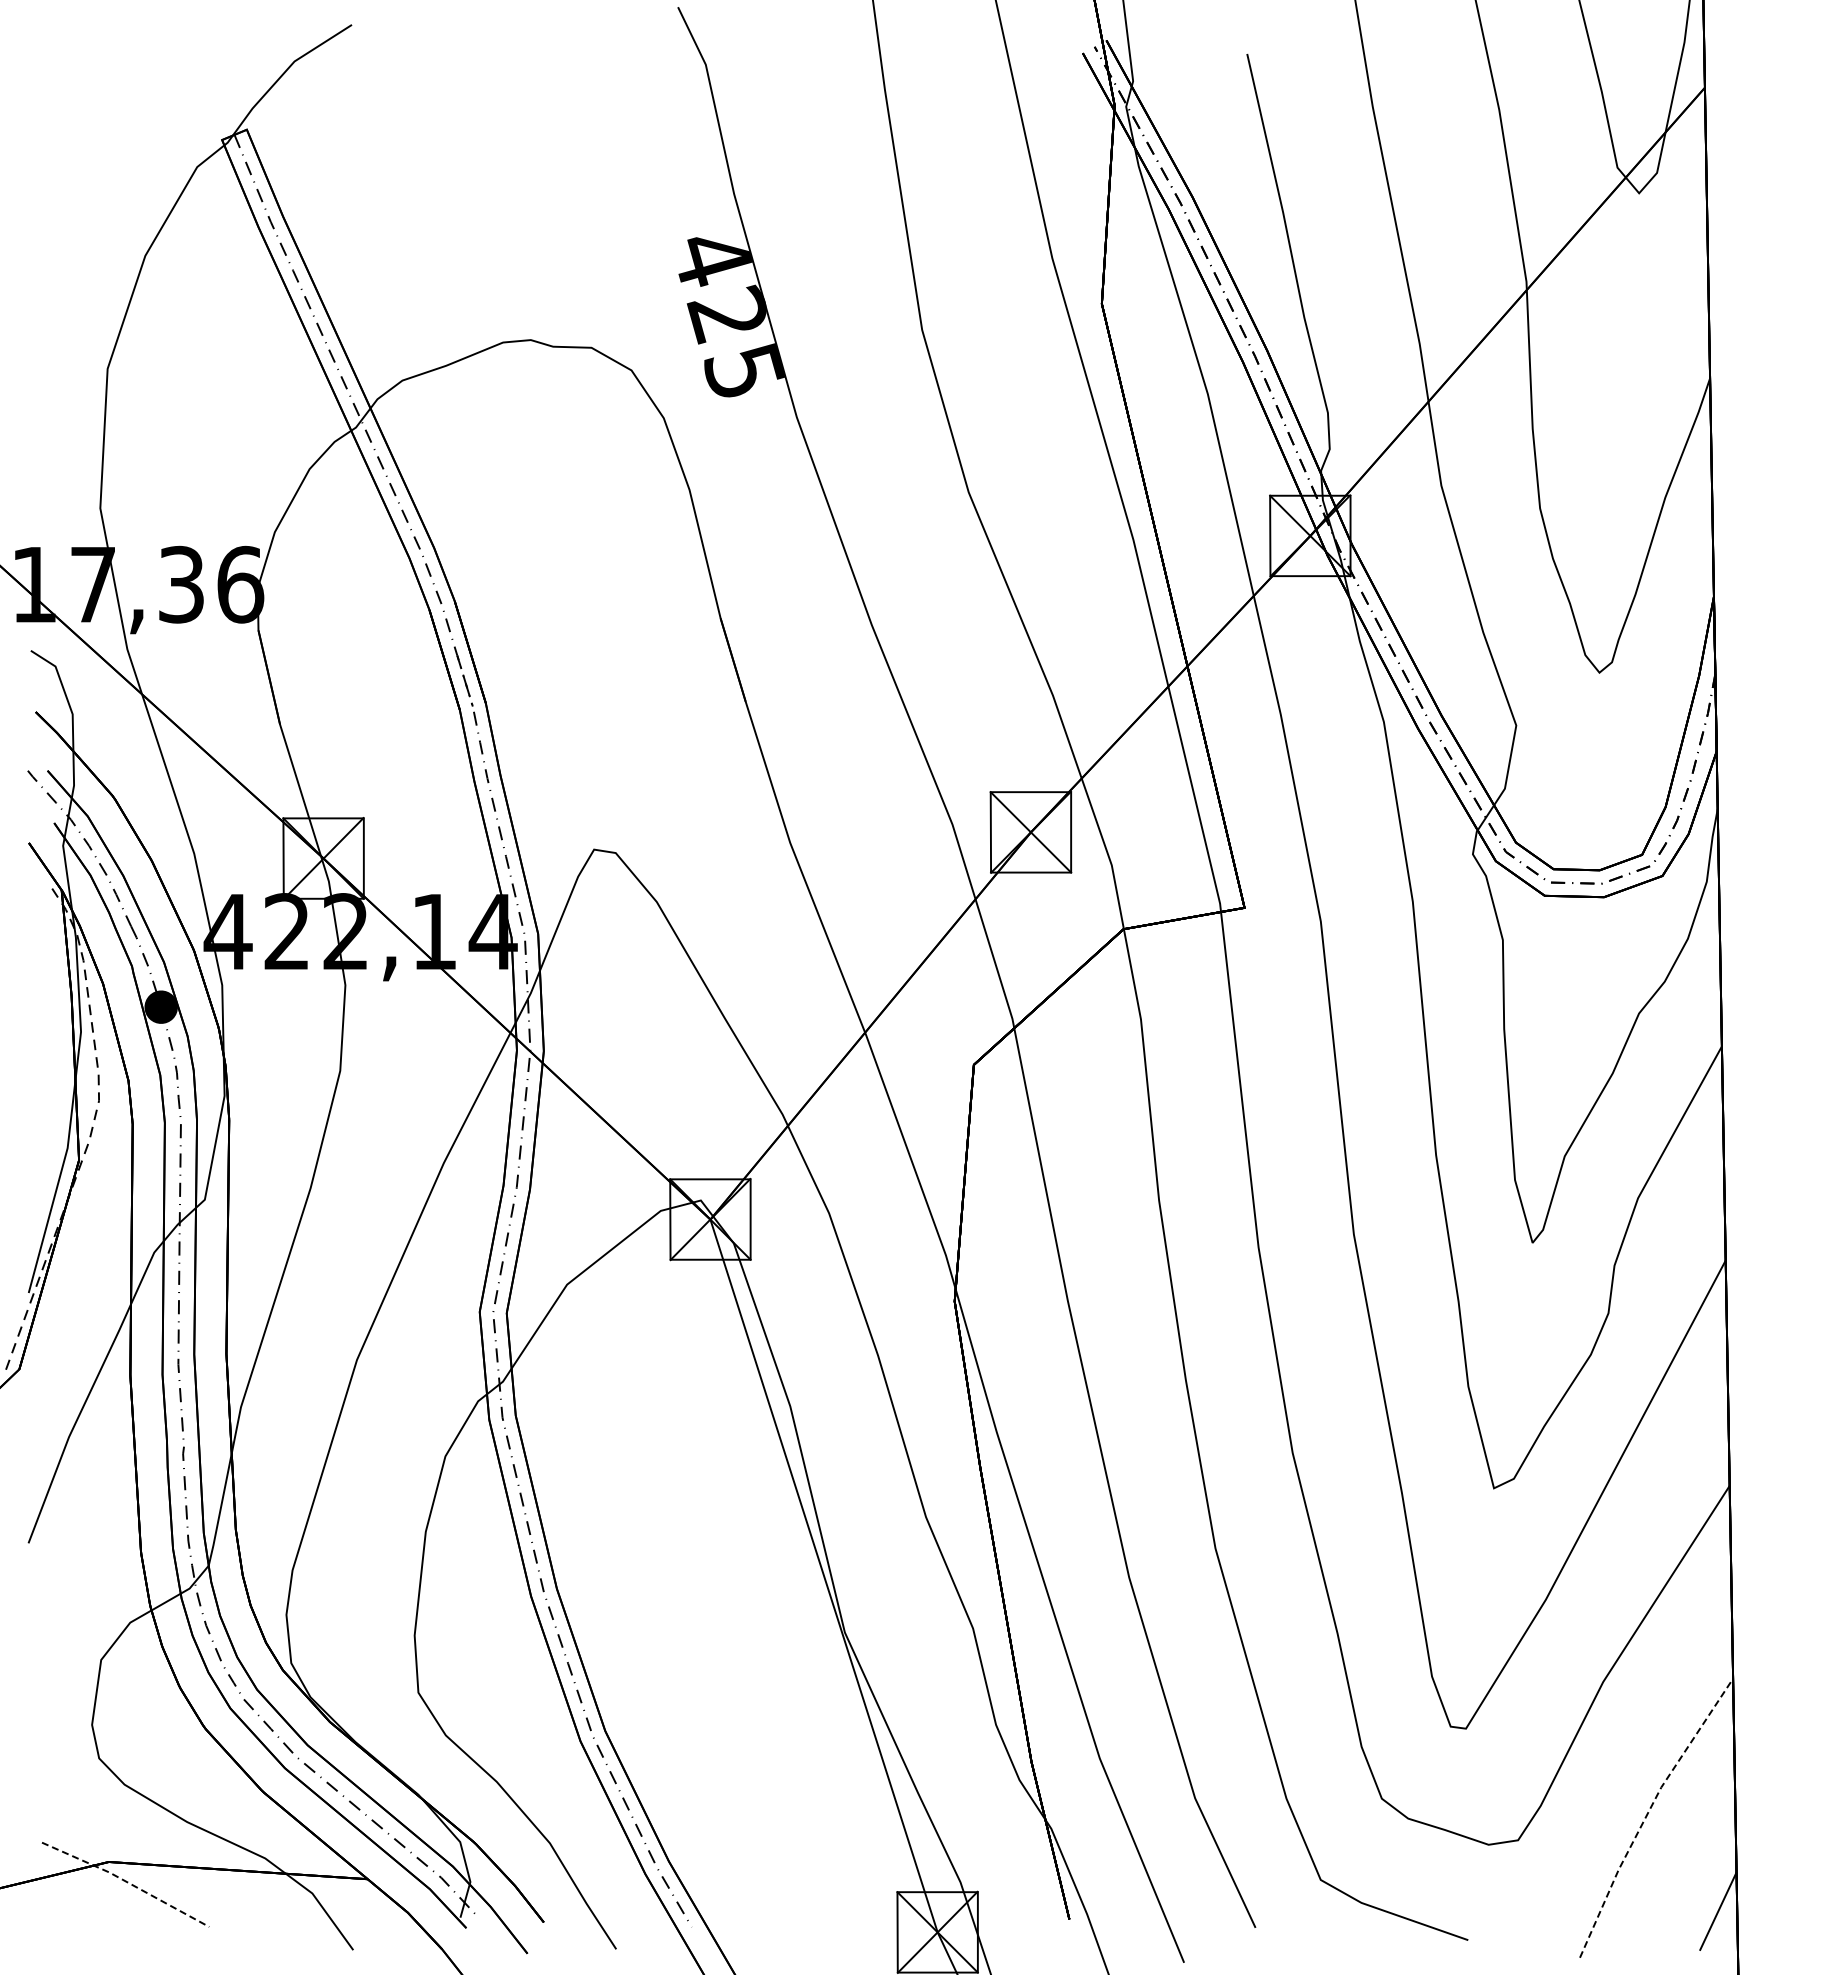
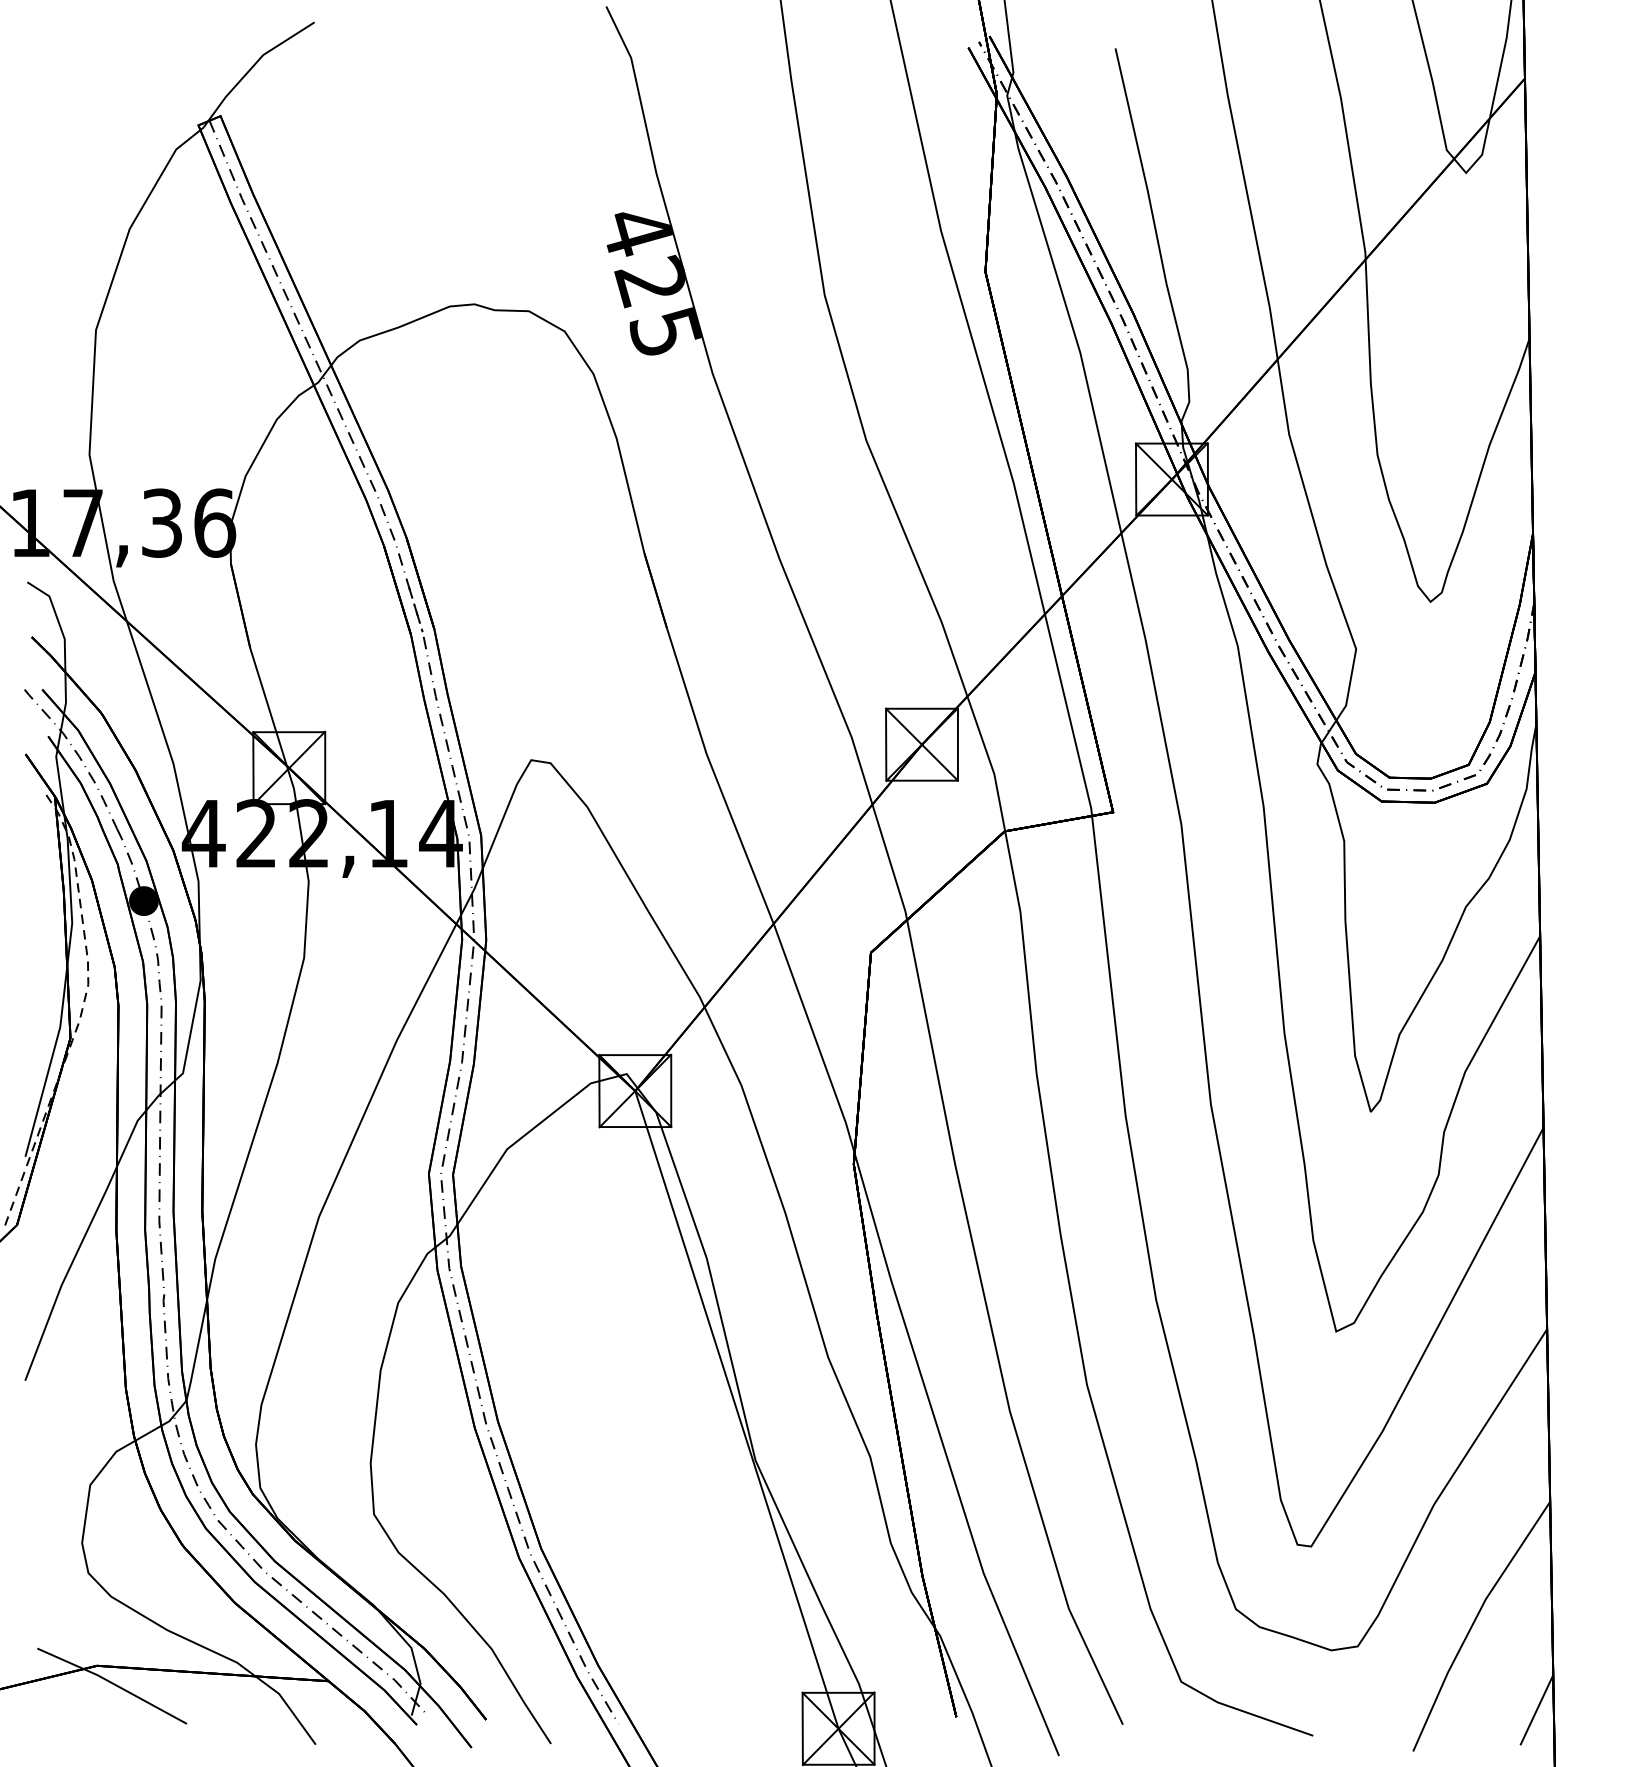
line: (1647, 1813) -> (1473, 1622), dashed -> solid
line: (126, 1882) -> (112, 1684), dashed -> solid

